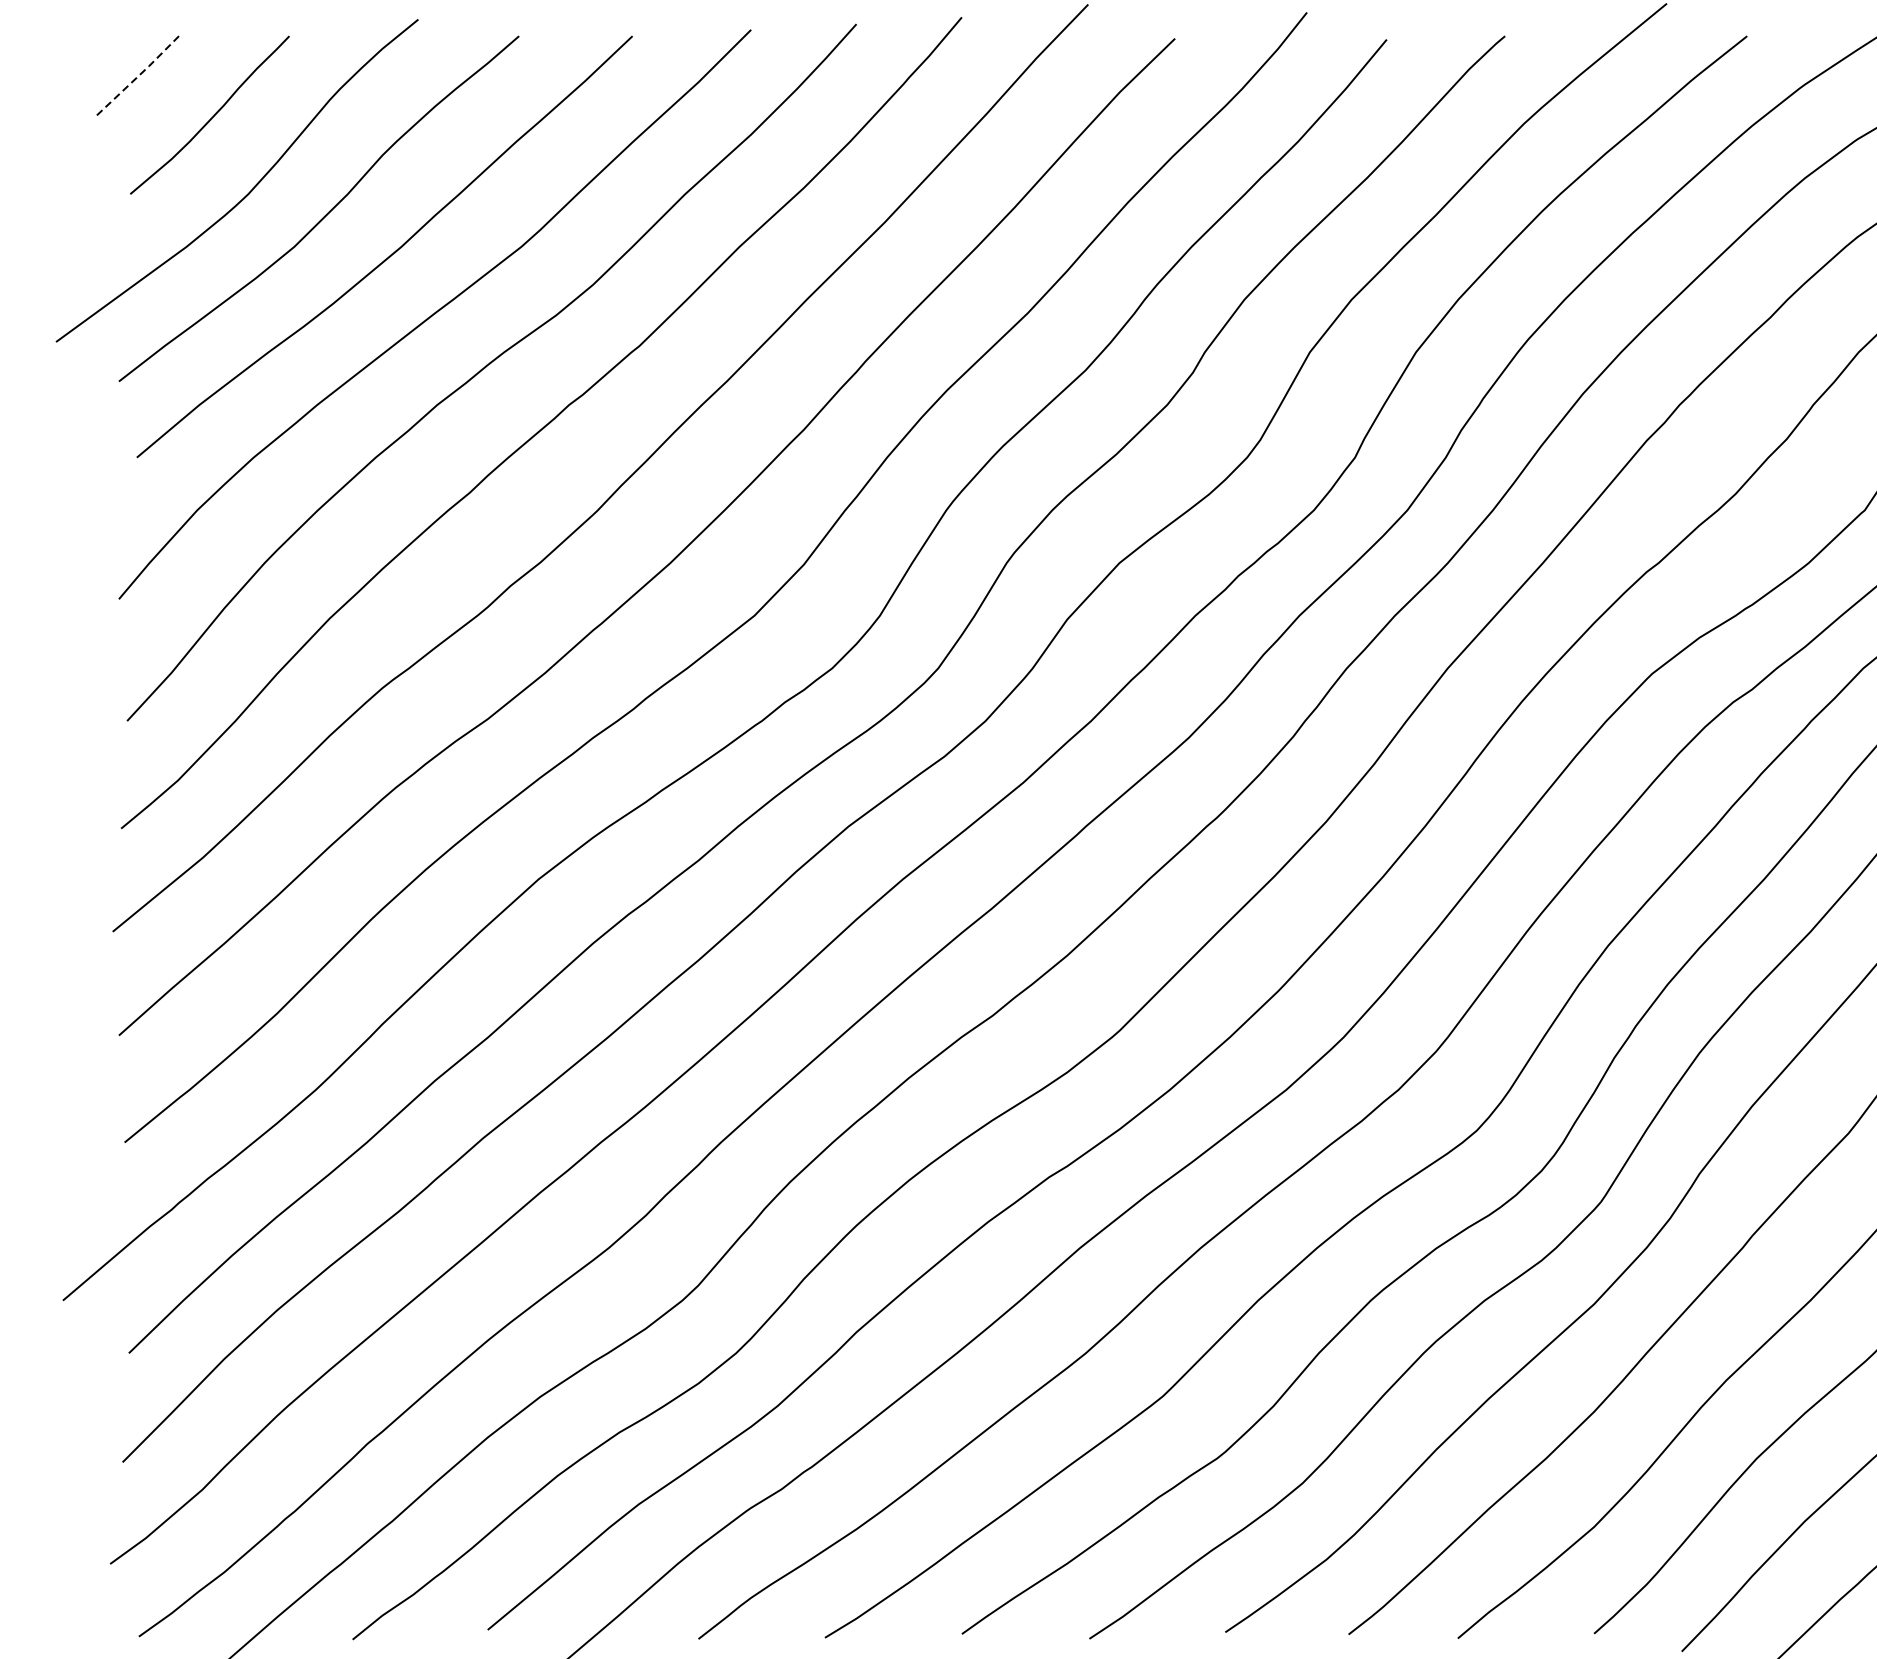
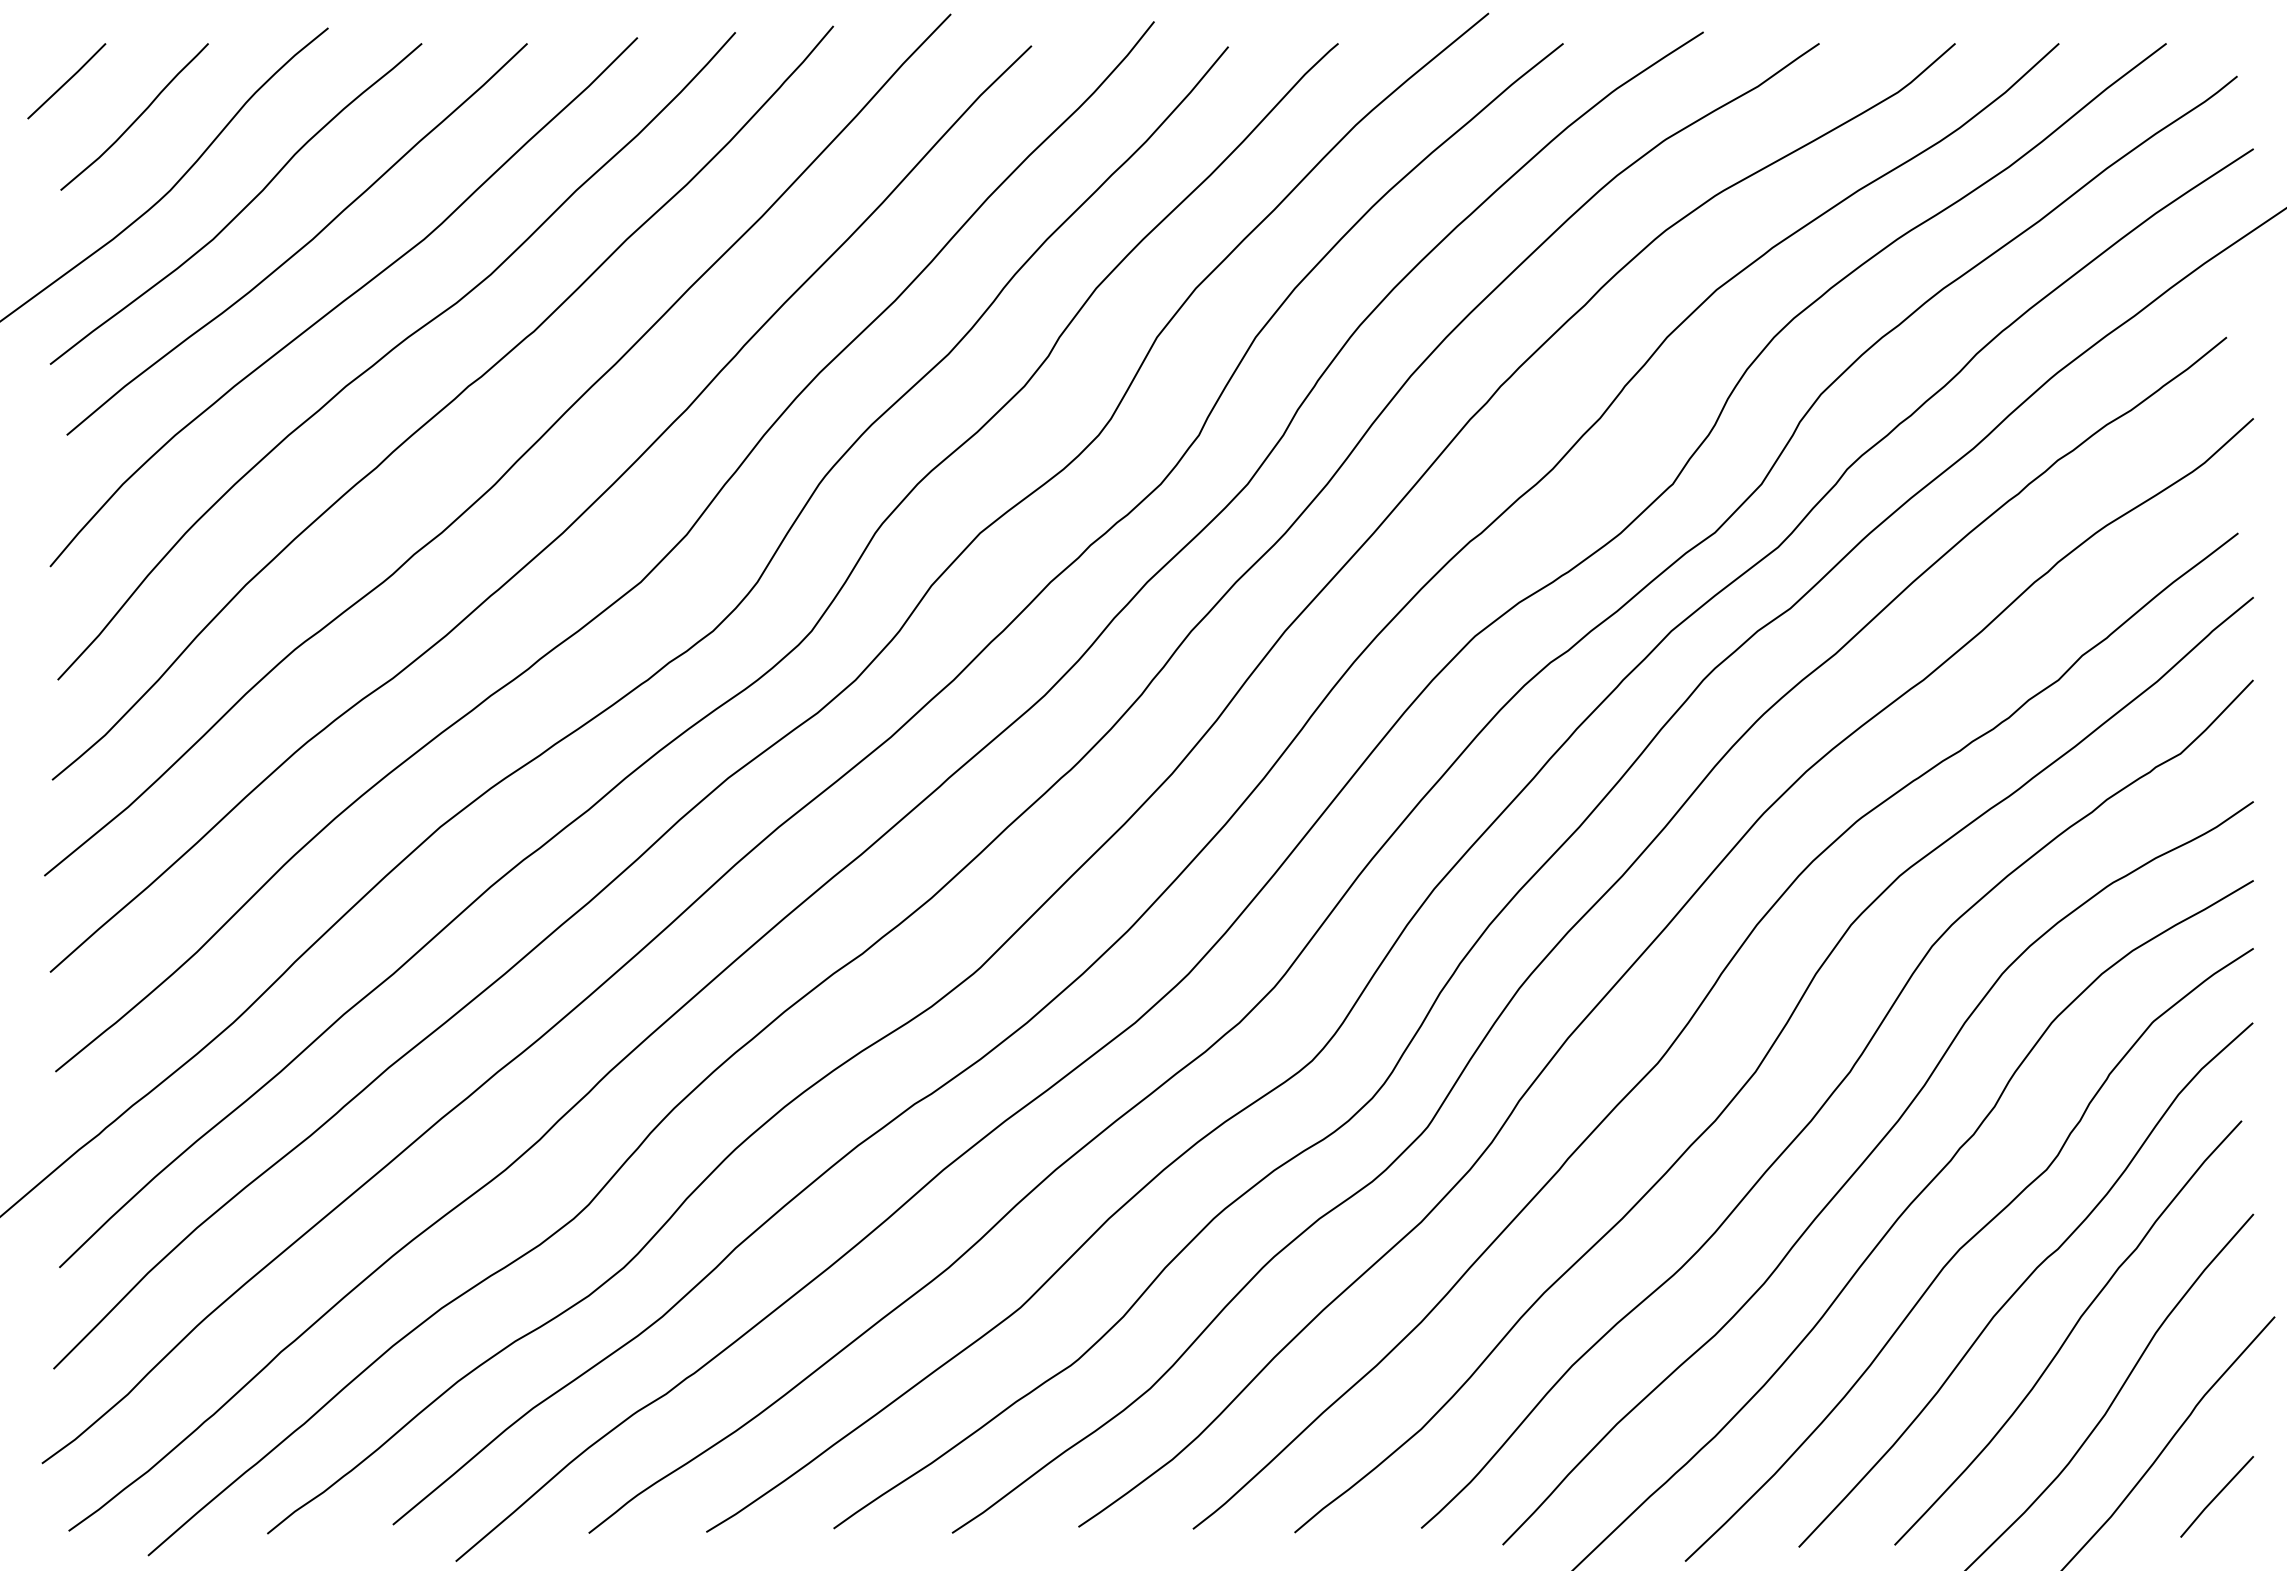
line: (137, 77) -> (67, 81), dashed -> solid

